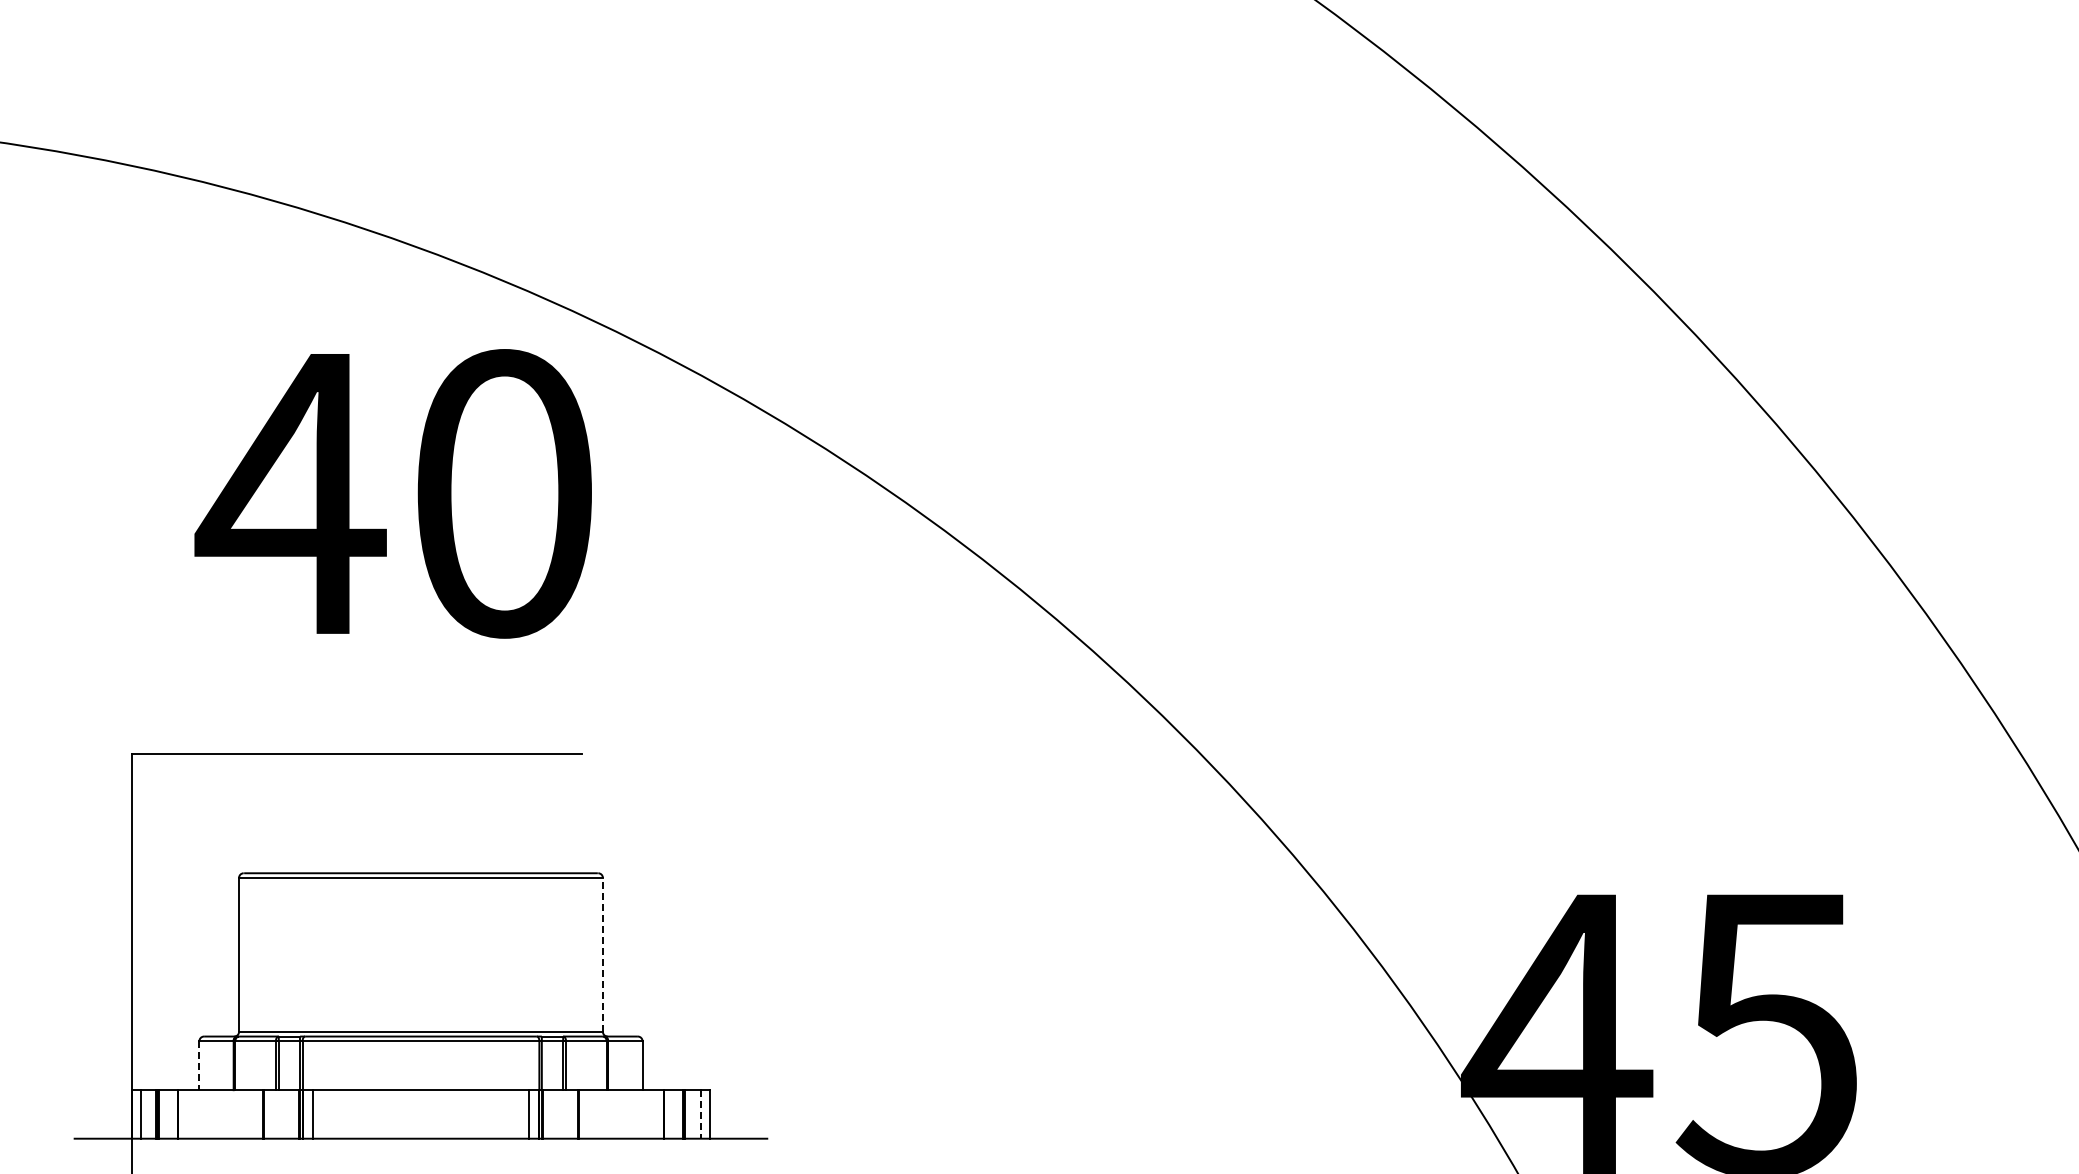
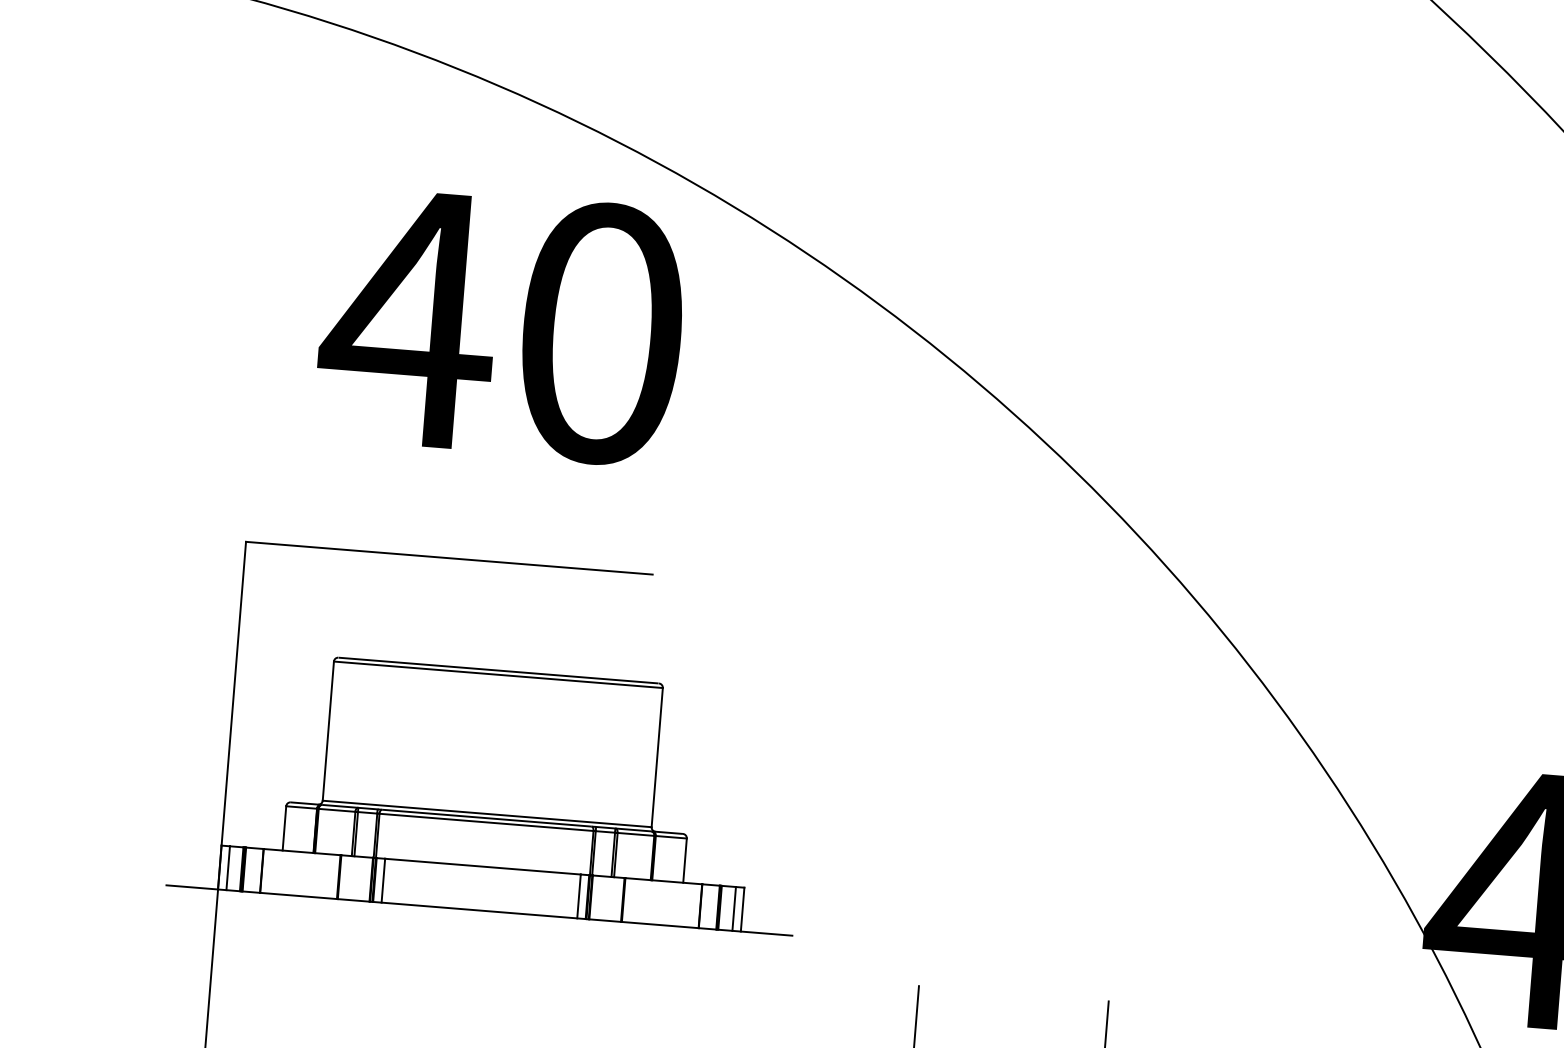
line: (602, 954) -> (656, 757), dashed -> solid
line: (199, 1066) -> (284, 829), dashed -> solid
line: (700, 1114) -> (733, 908), dashed -> solid

